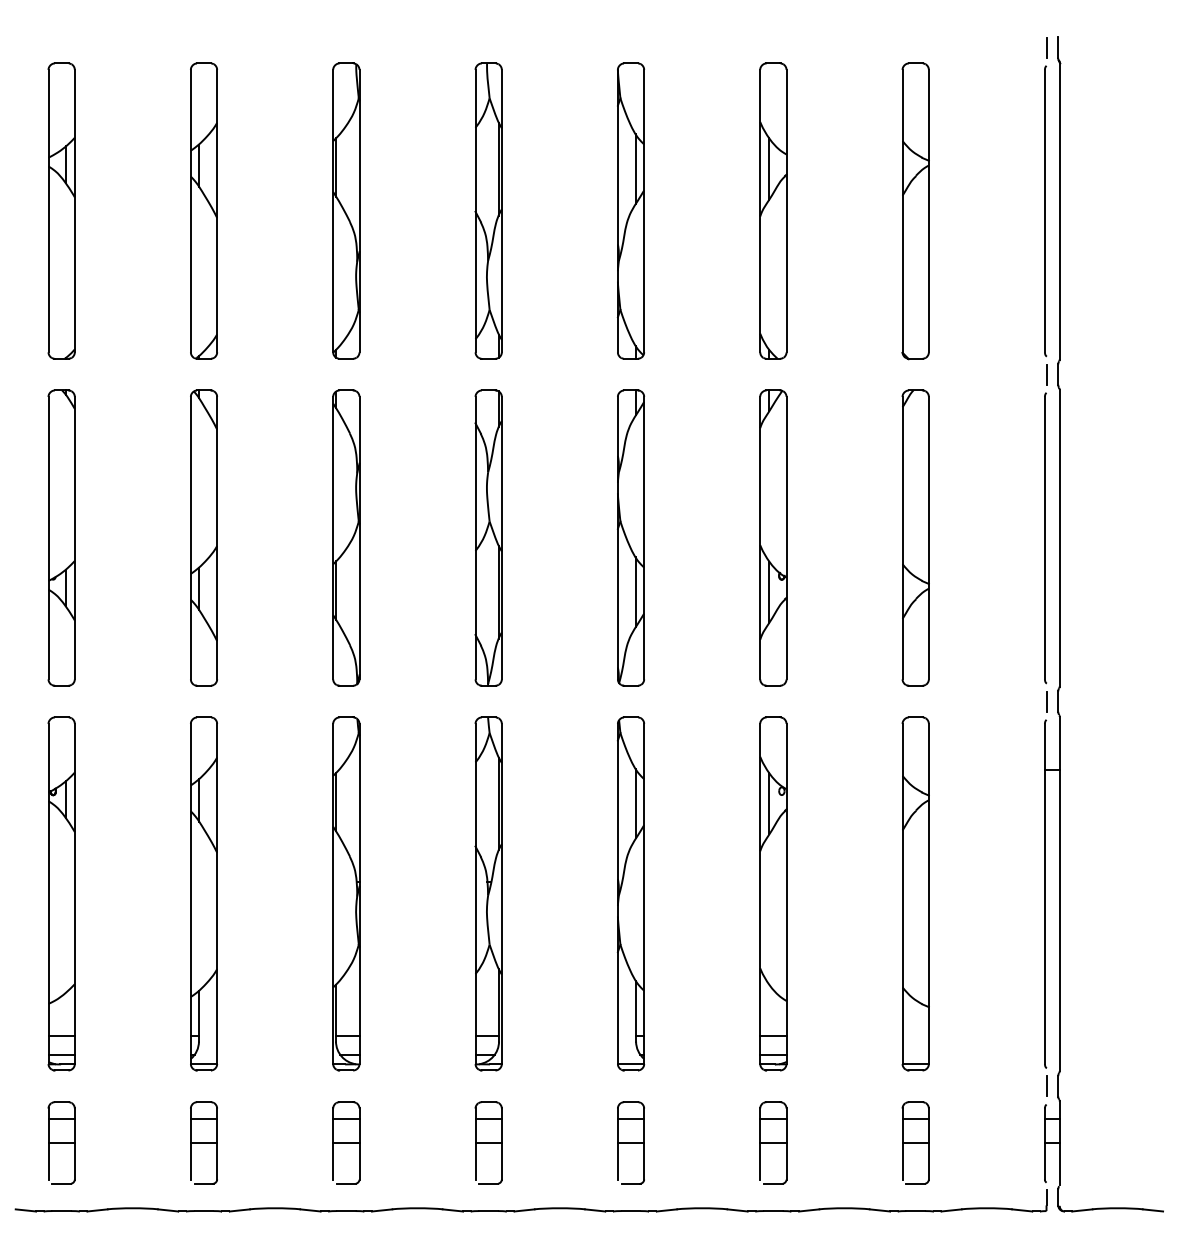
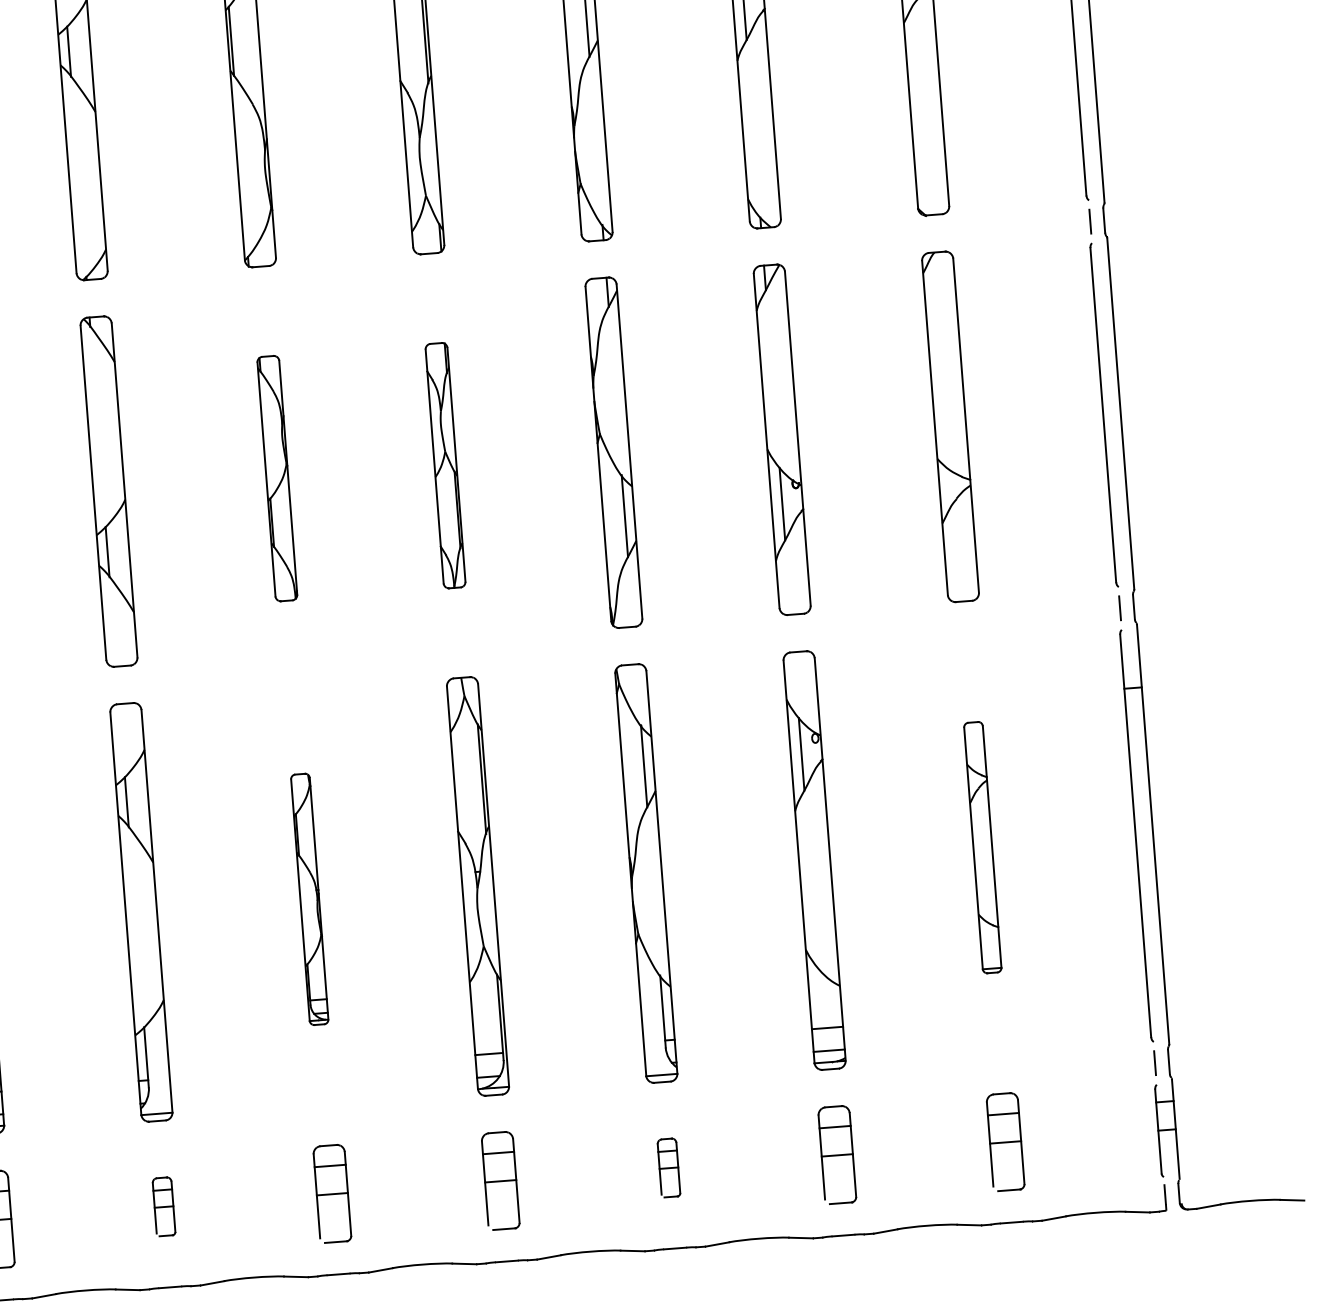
part: (346, 537) -> (277, 477), size x0.7
part: (488, 537) -> (445, 465), size x0.7
part: (346, 893) -> (309, 898), size x0.6
part: (915, 893) -> (982, 847), size x0.6
part: (203, 1142) -> (163, 1206), size x0.6
part: (630, 1142) -> (668, 1167), size x0.6

